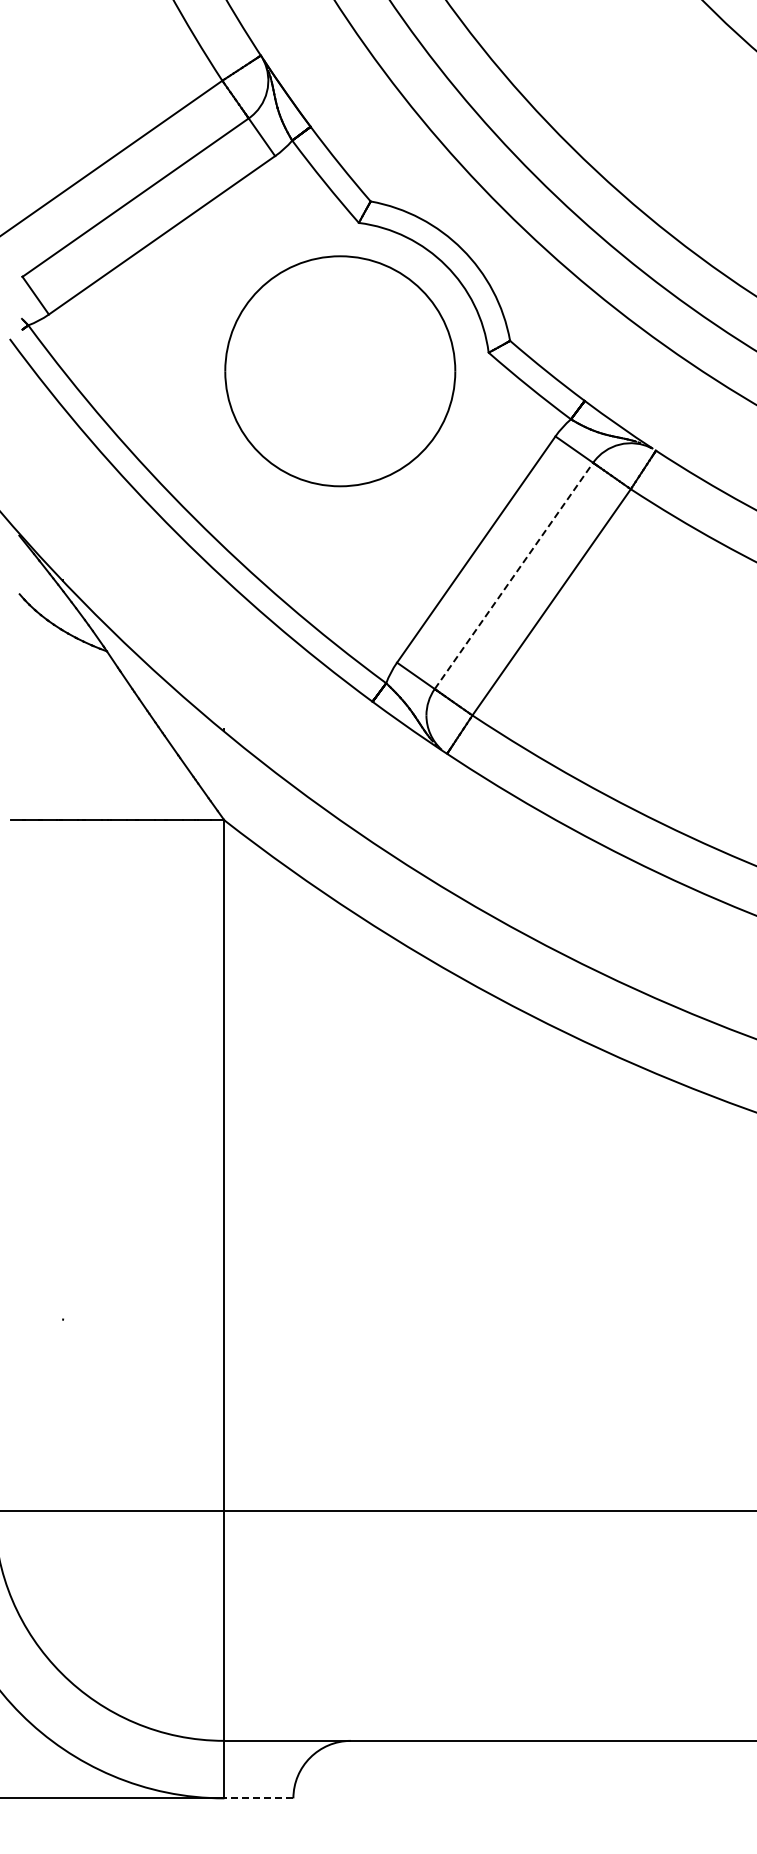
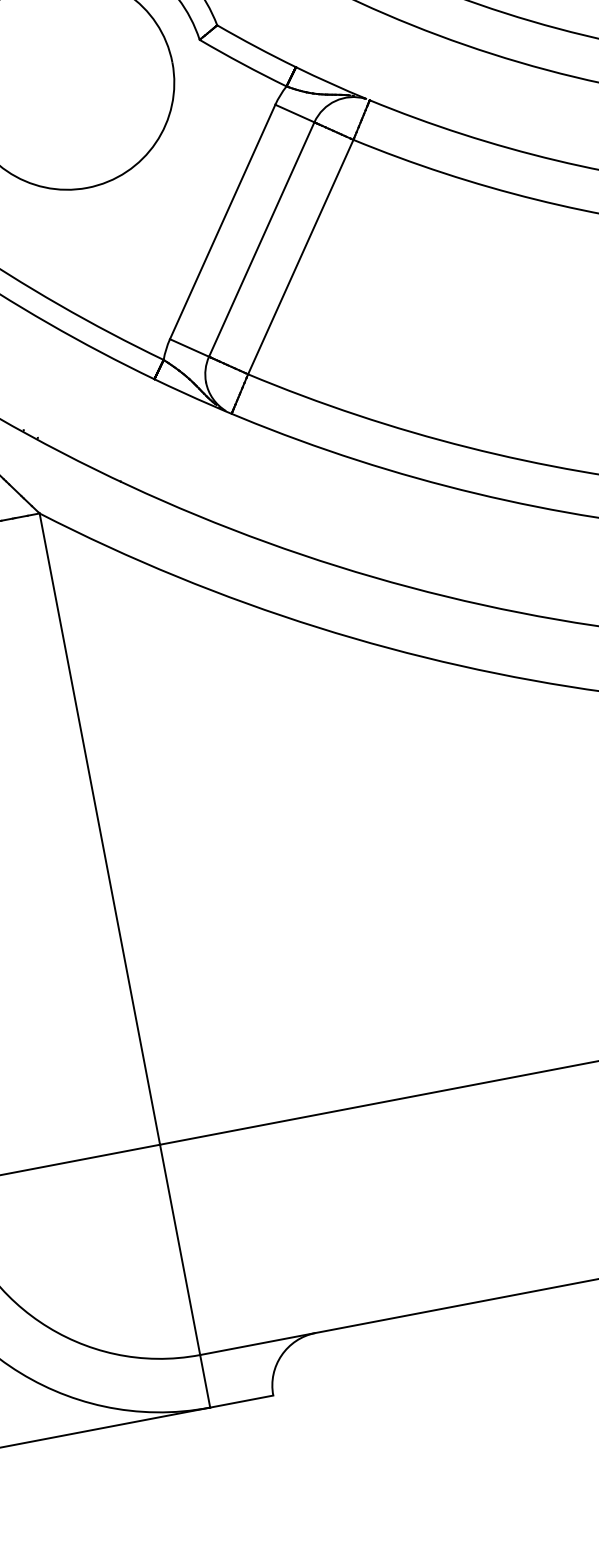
line: (514, 575) -> (262, 239), dashed -> solid
line: (258, 1798) -> (241, 1401), dashed -> solid

